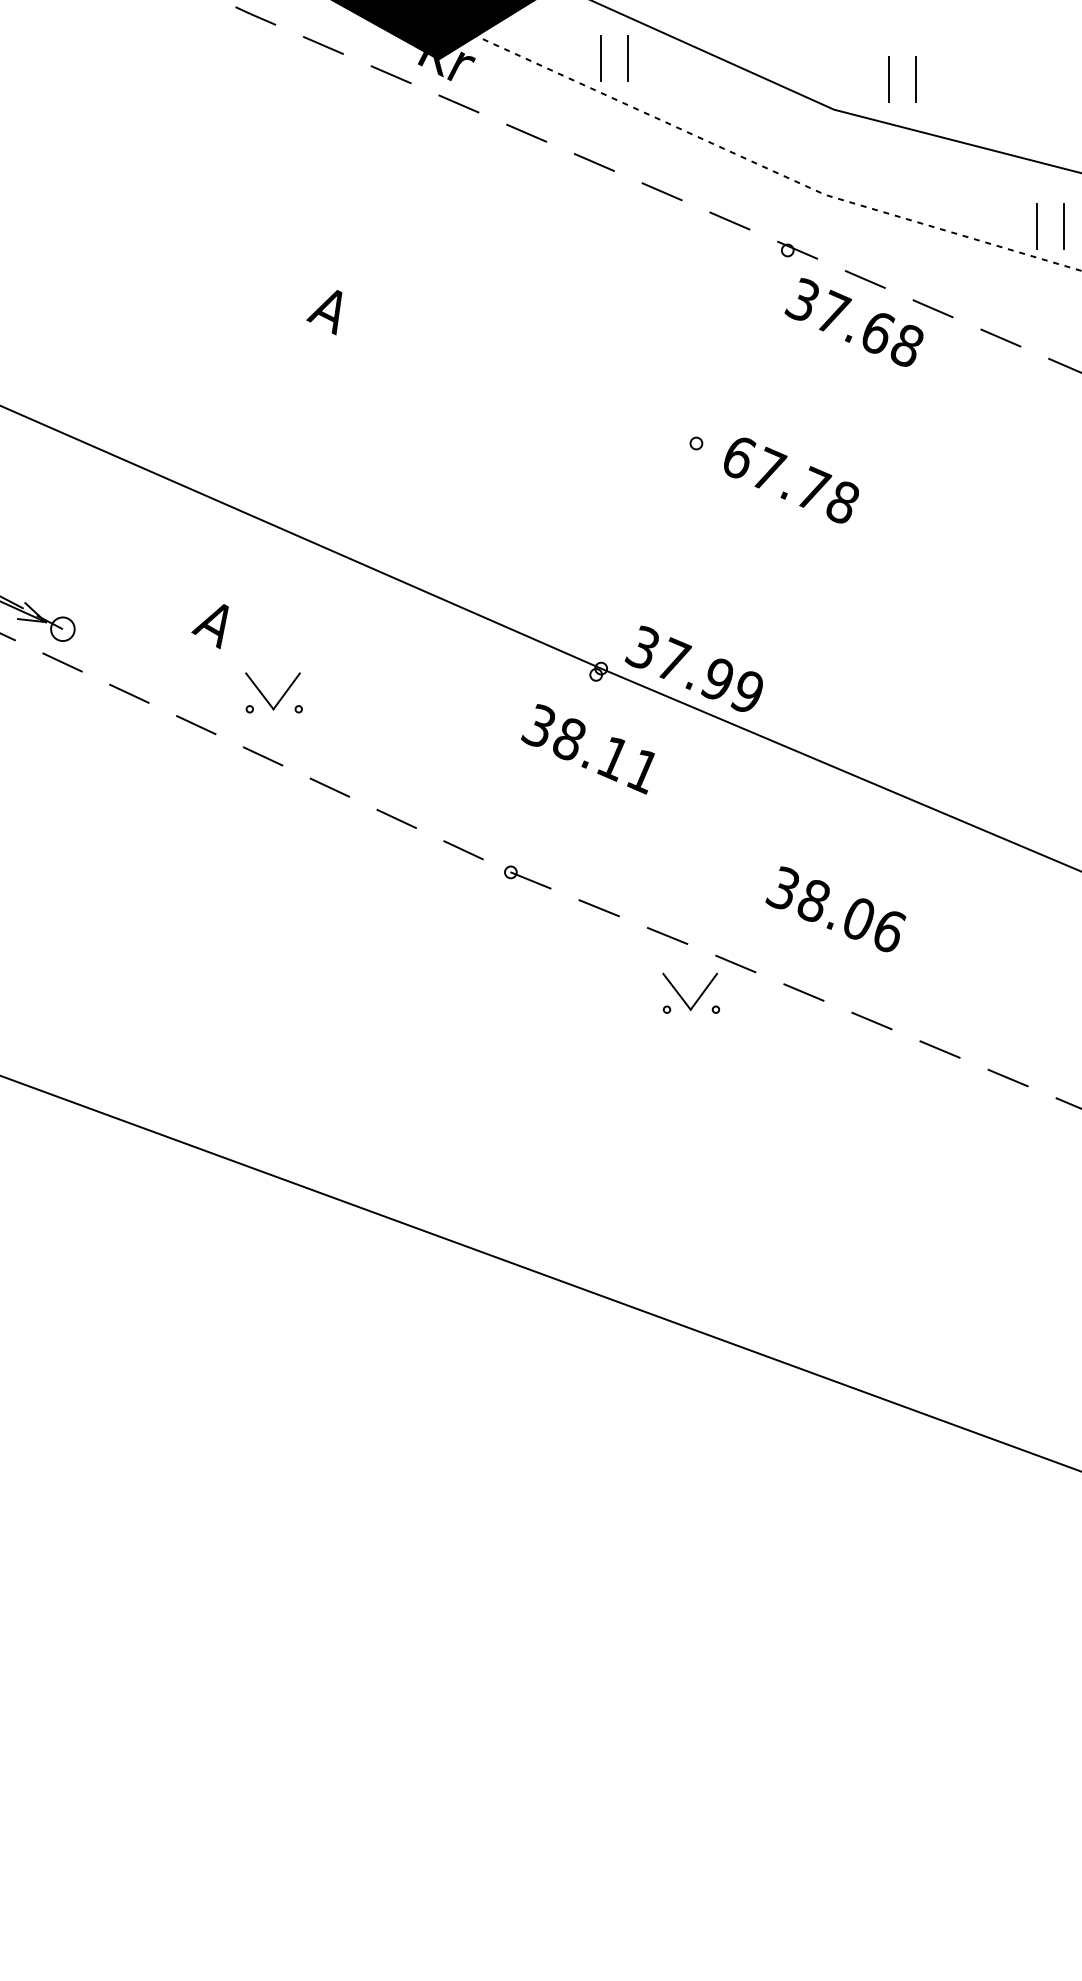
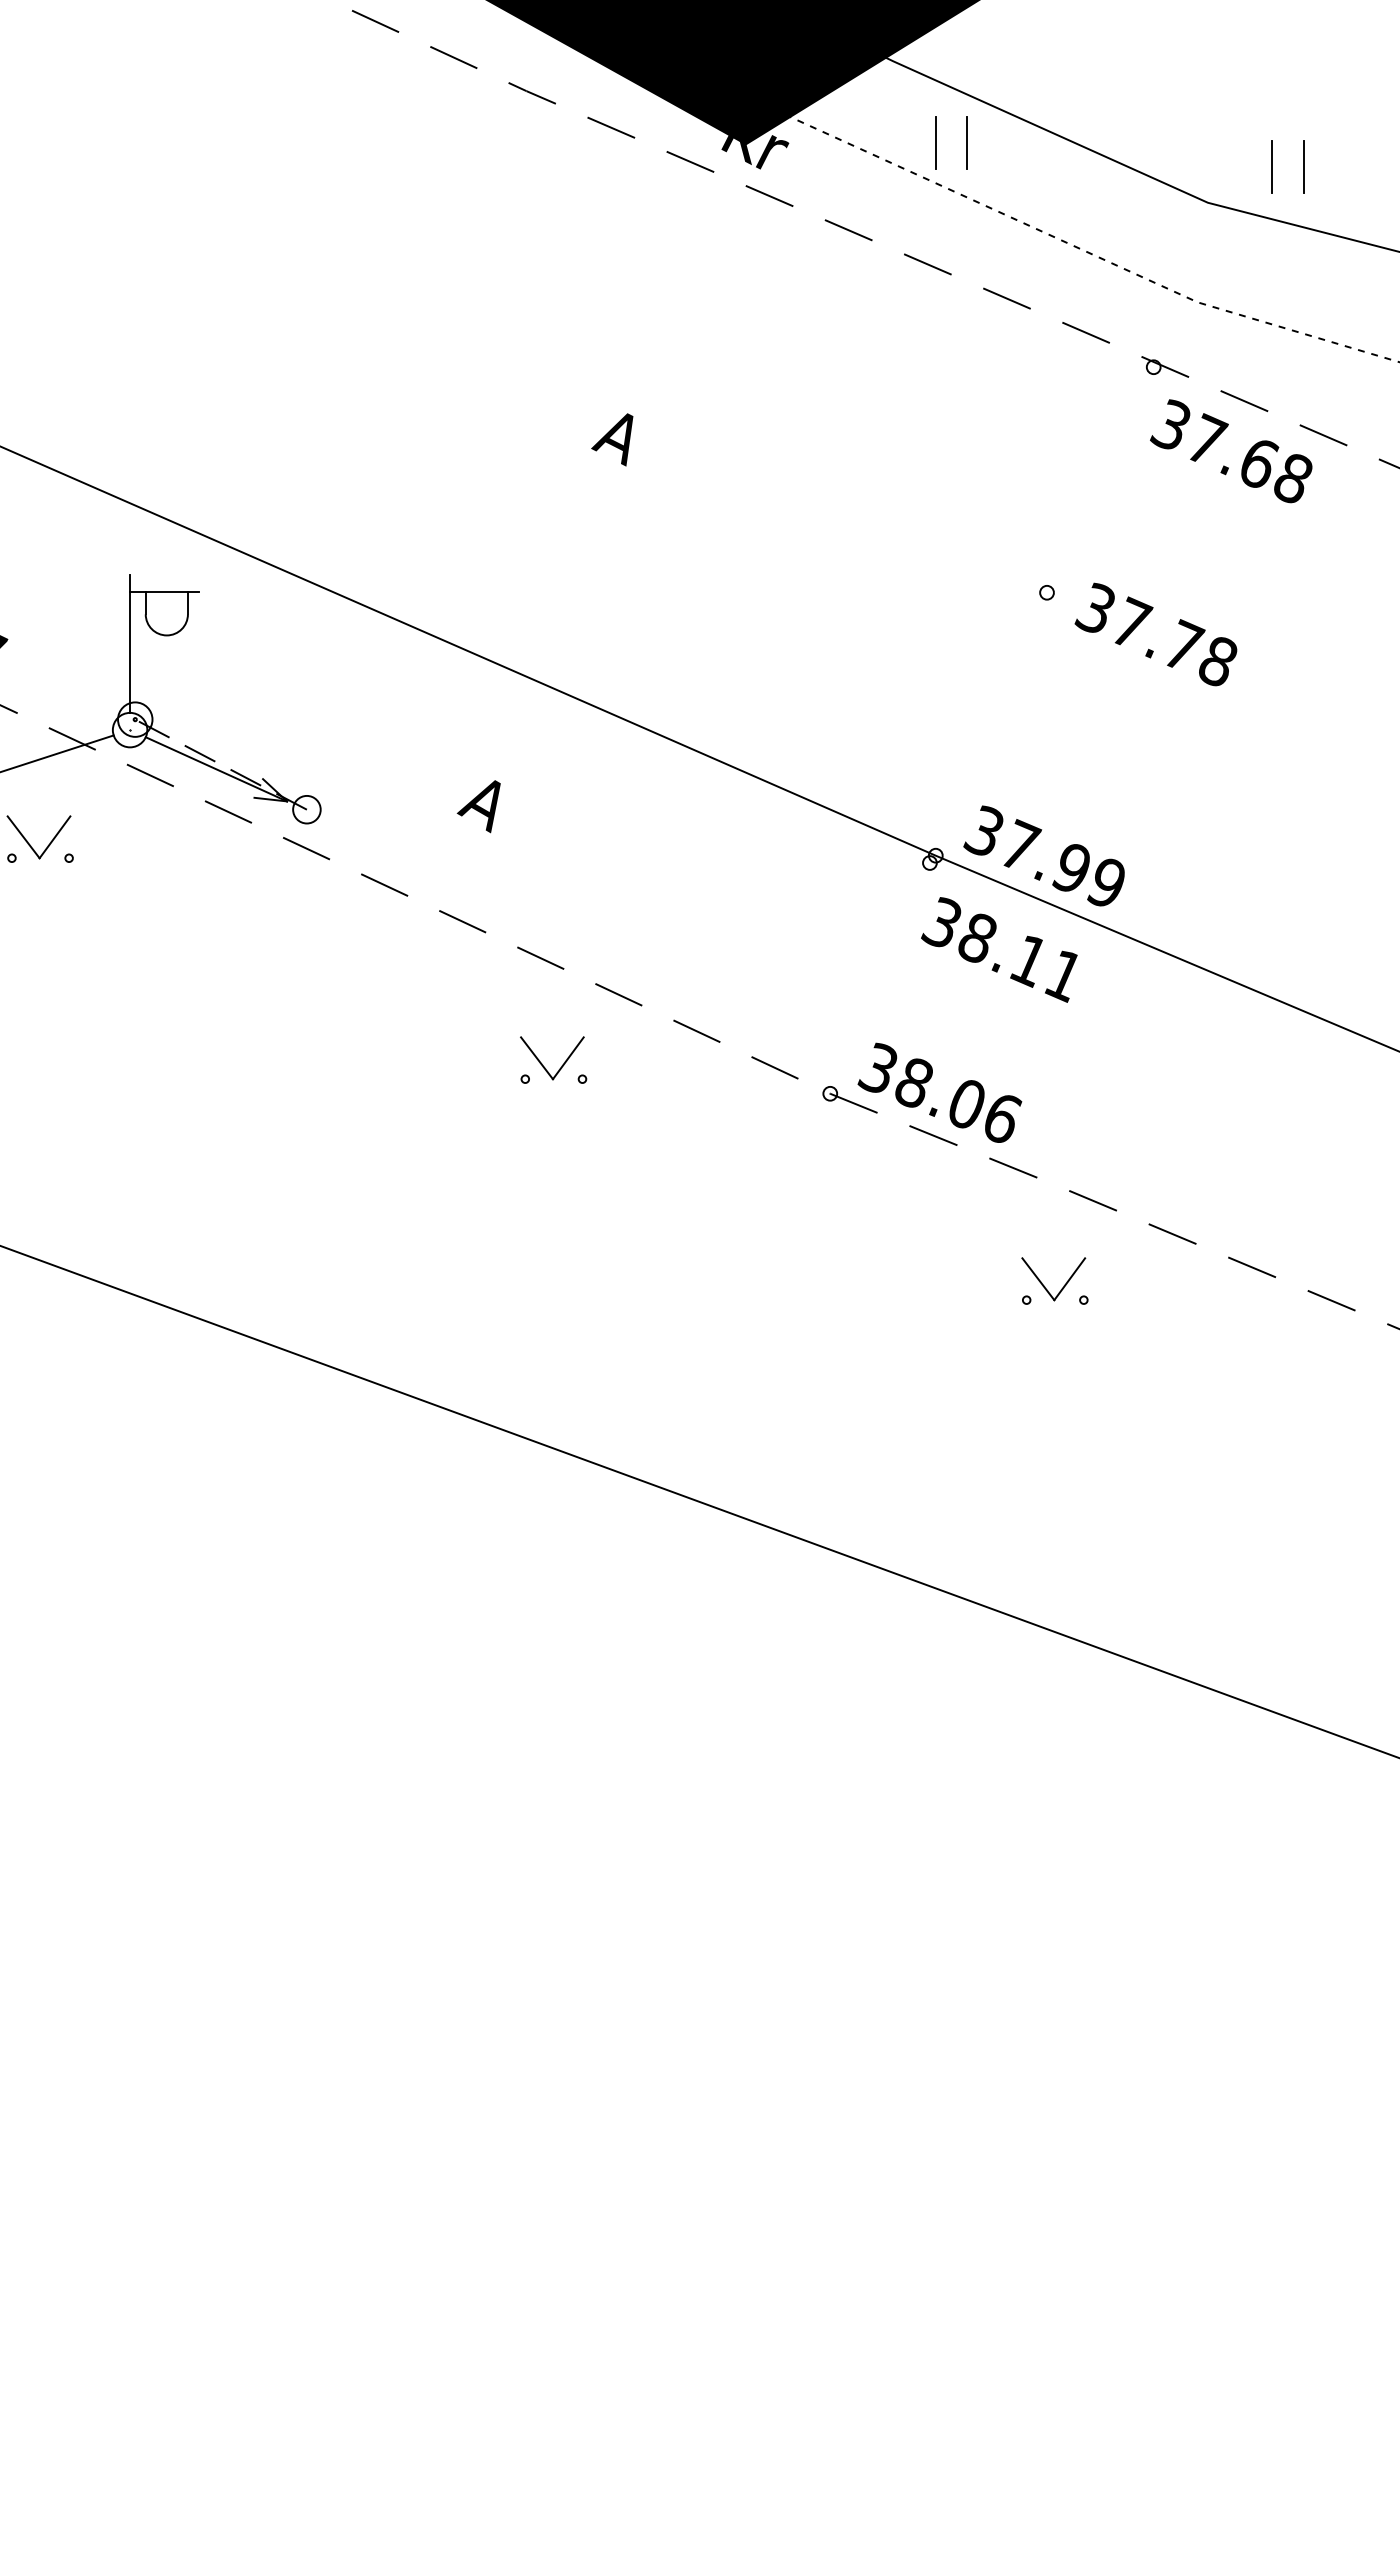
text: (737, 456) -> (1095, 607), 67.78 -> 37.78
part: (280, 697) -> (561, 1065), moved
text: (588, 748) -> (999, 949), moved
text: (835, 908) -> (939, 1092), moved
part: (698, 997) -> (1063, 1285), moved

